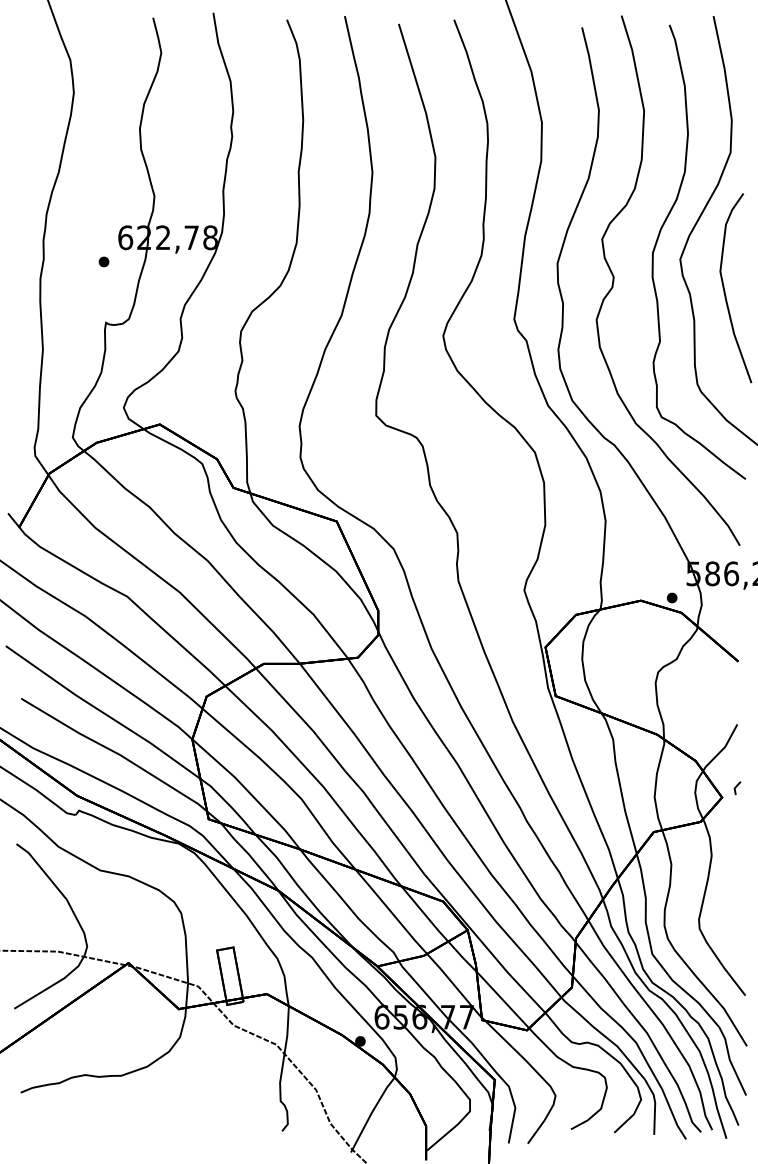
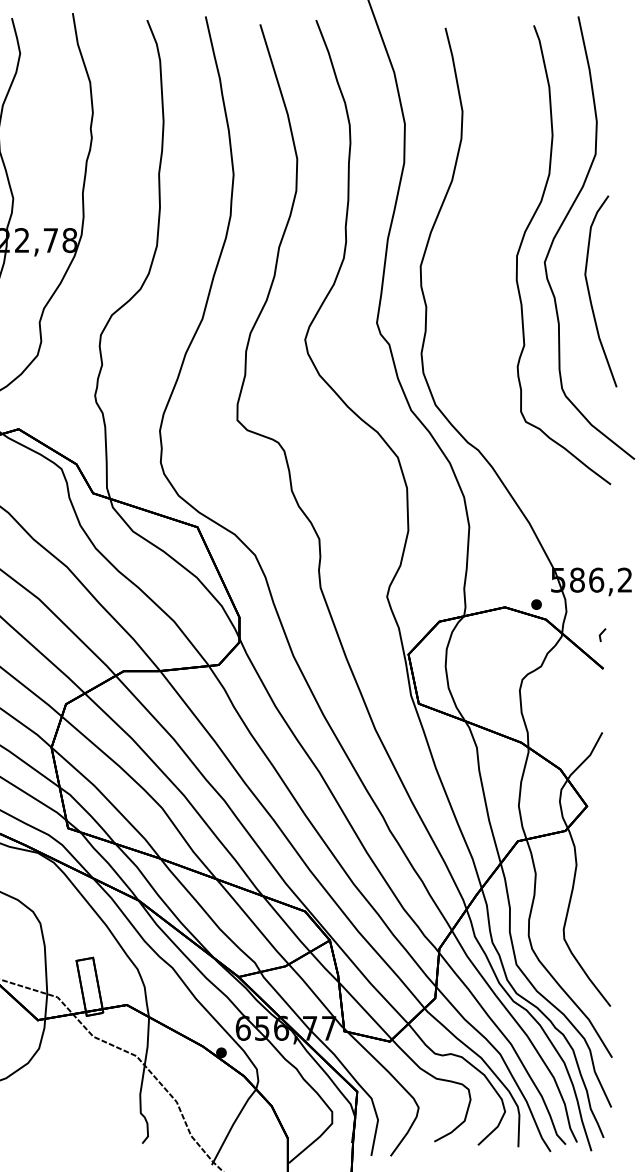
curve: (614, 280) -> (478, 283), removed
line: (737, 786) -> (602, 633), moved

